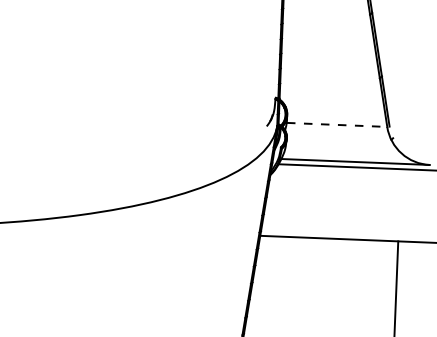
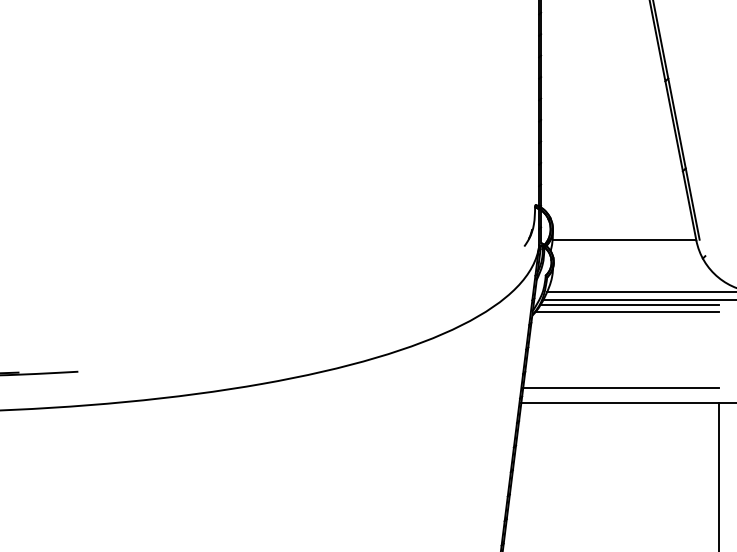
line: (337, 125) -> (624, 240), dashed -> solid
line: (338, 169) -> (629, 304), added
line: (336, 175) -> (626, 312), added
line: (330, 227) -> (620, 387), added

